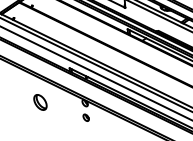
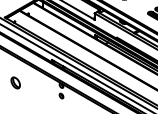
part: (40, 101) -> (15, 82), moved

